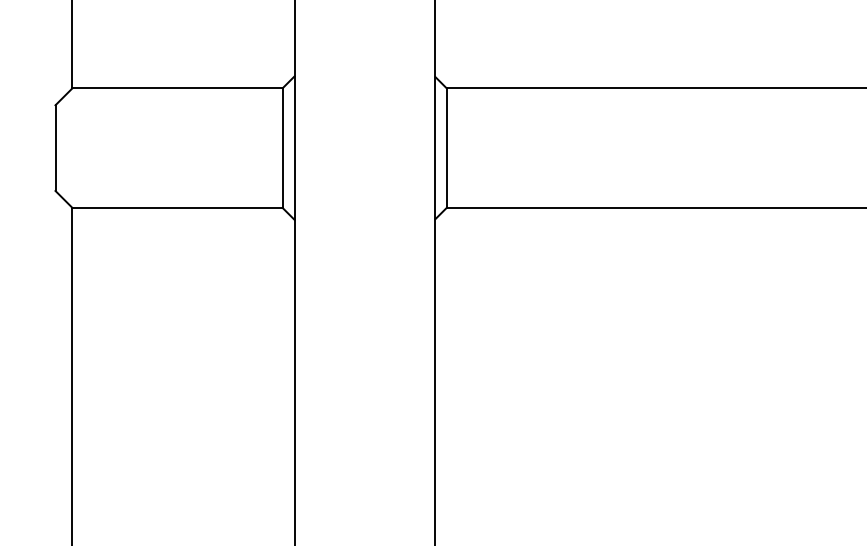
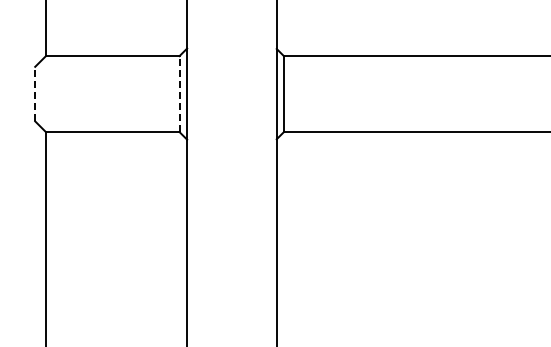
line: (55, 147) -> (35, 93), solid -> dashed
line: (282, 148) -> (179, 94), solid -> dashed

